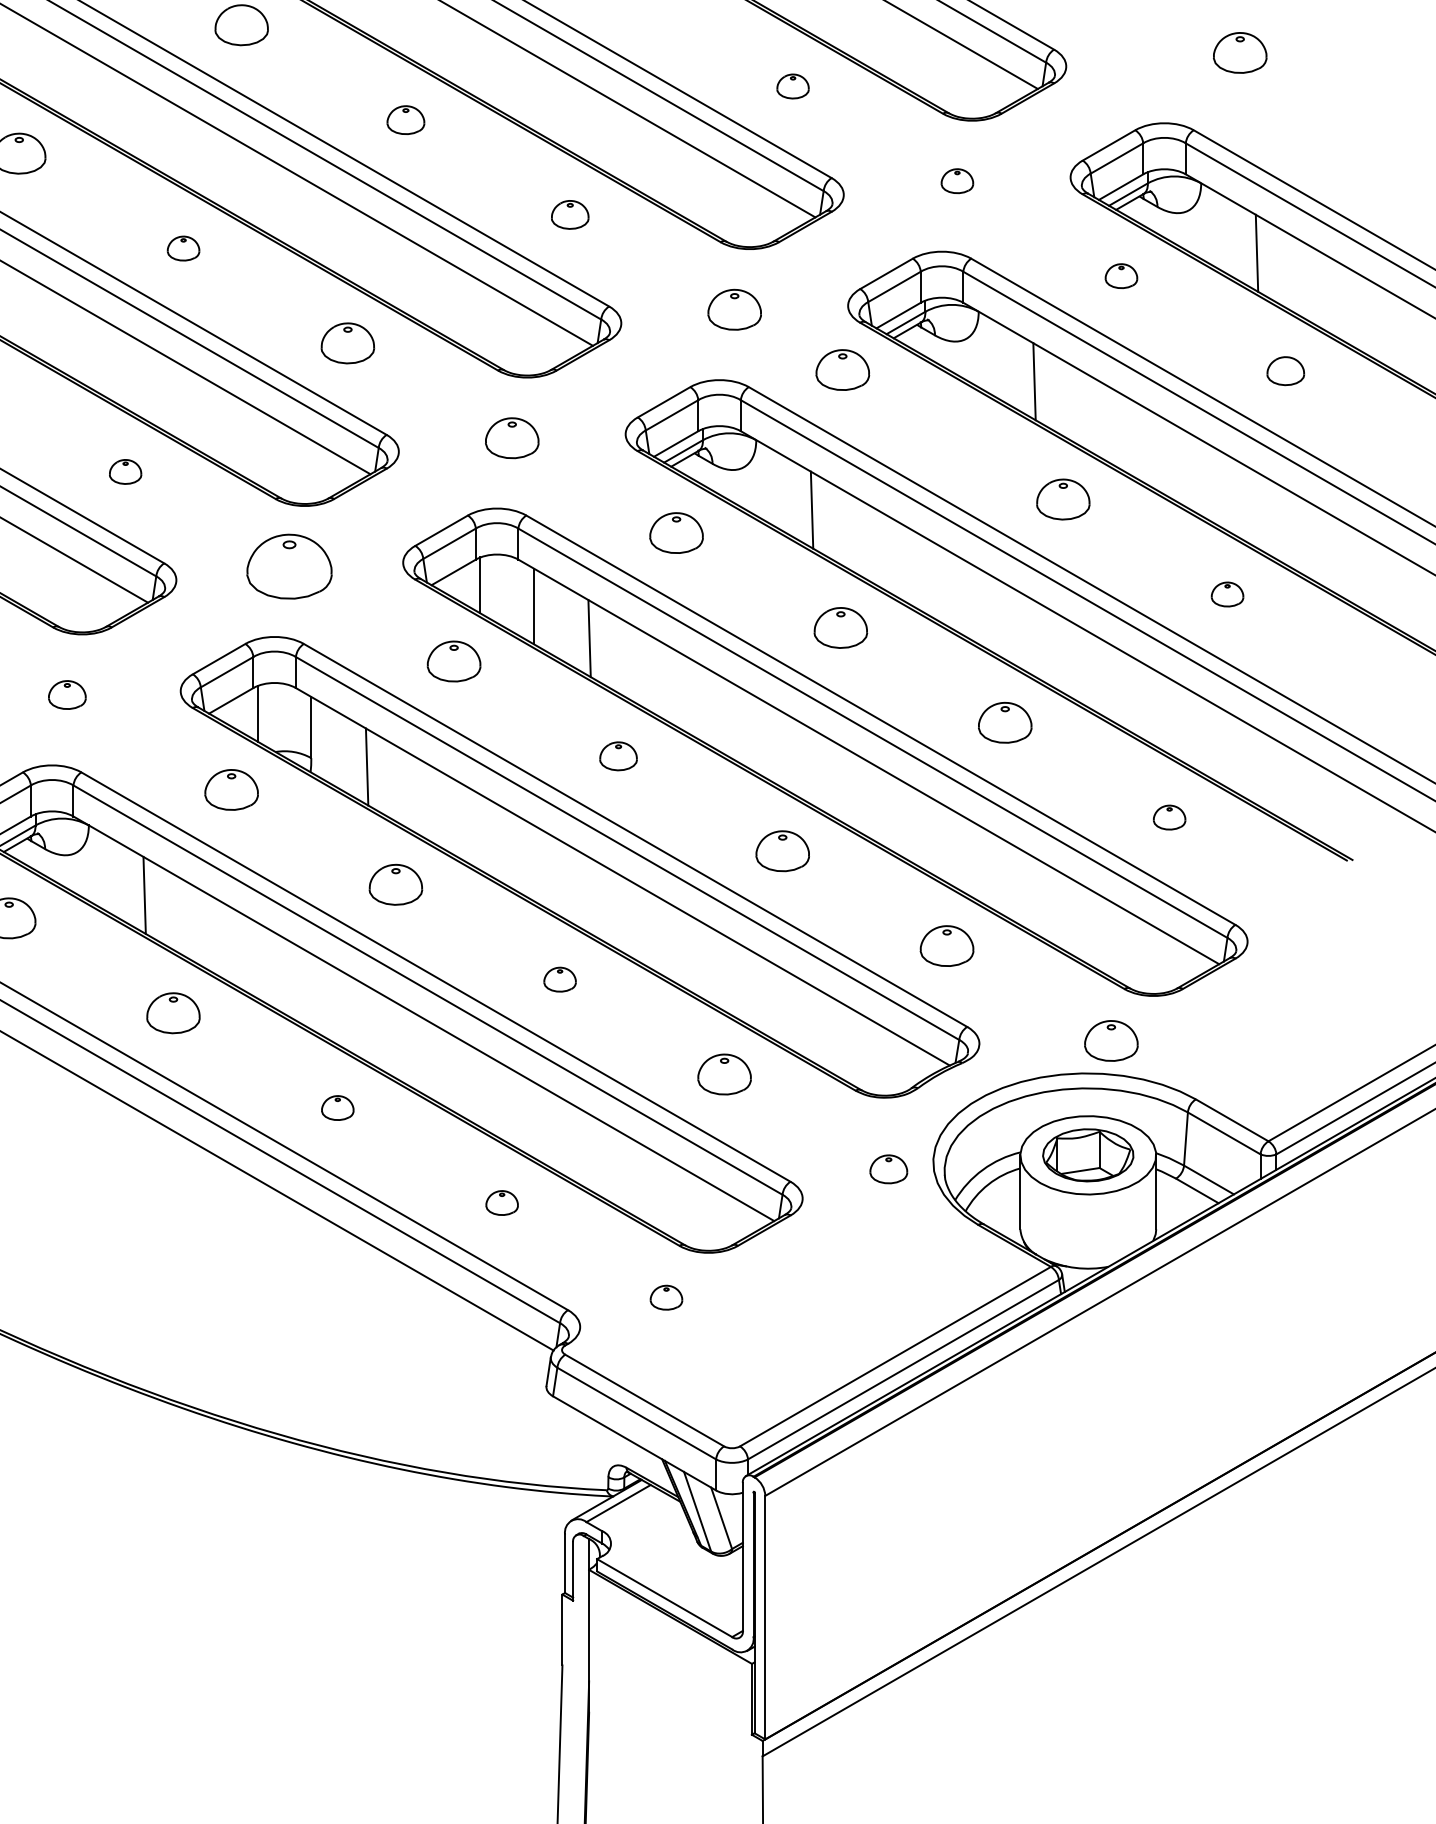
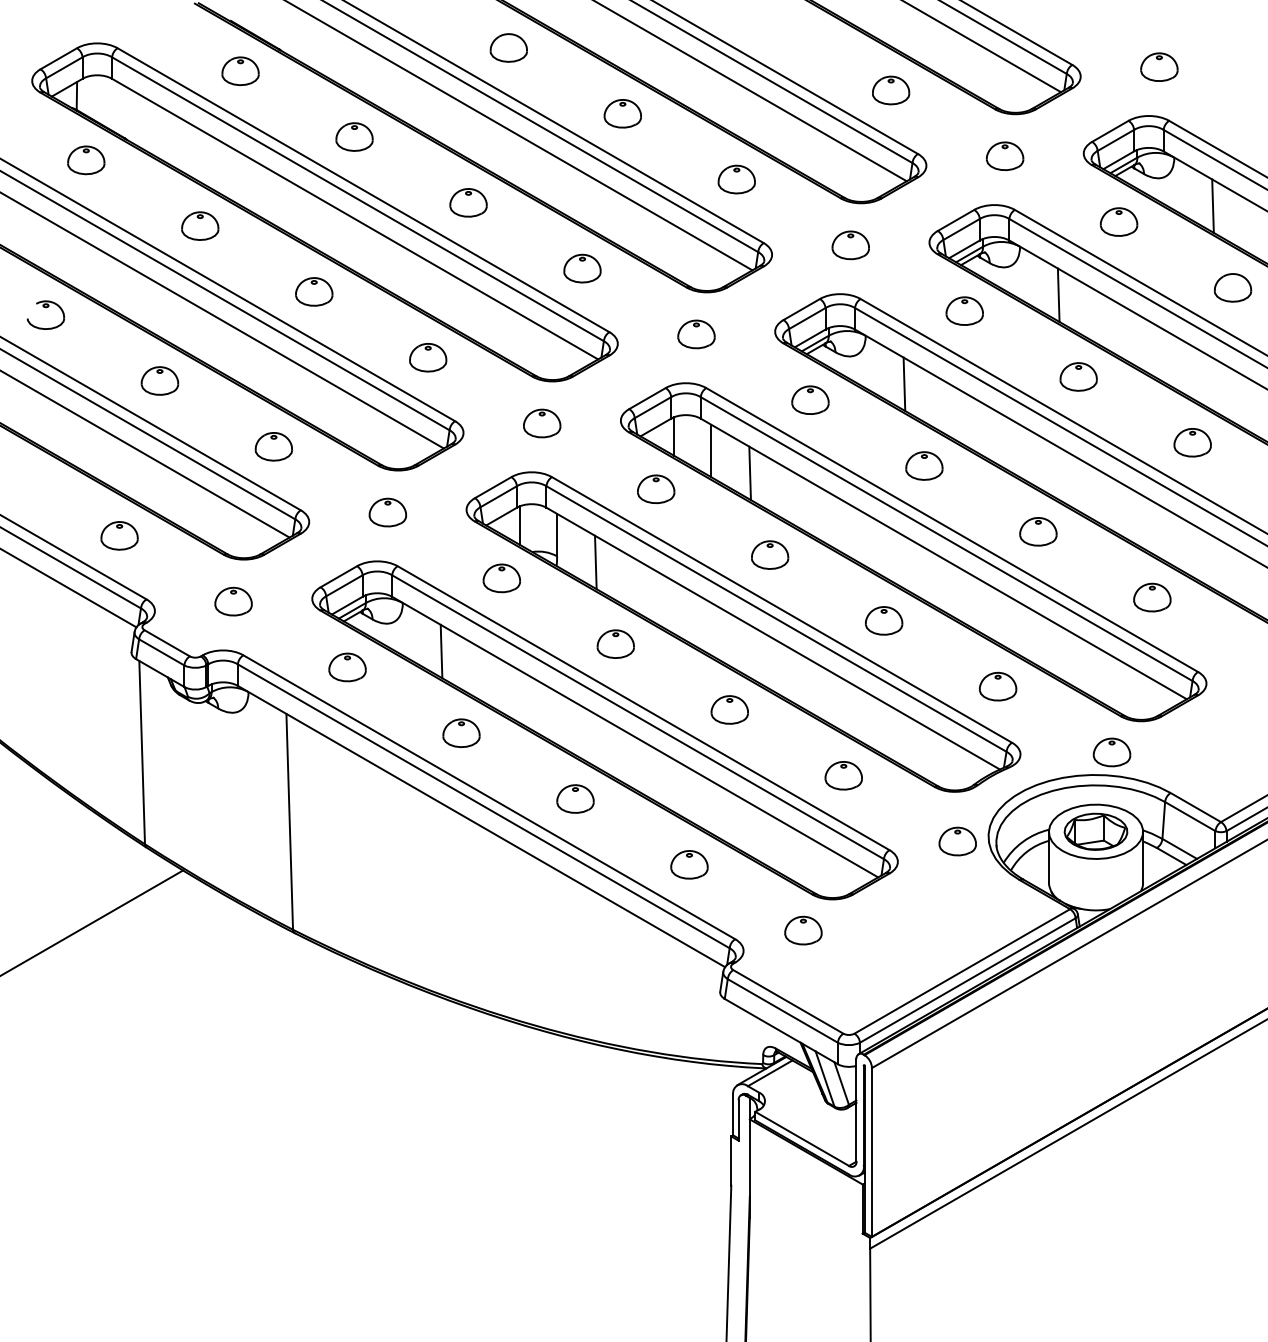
part: (1240, 51) -> (1159, 66), moved
part: (793, 86) -> (891, 90), size x1.67
part: (405, 119) -> (622, 113), size x1.43
part: (957, 180) -> (1005, 155), size x1.67
part: (569, 214) -> (736, 179), size x1.43
part: (183, 247) -> (468, 202), size x1.67
part: (1120, 275) -> (1118, 221), size x1.67
part: (842, 369) -> (964, 310), moved
part: (1285, 370) -> (1232, 287), size x1.43
part: (125, 471) -> (428, 357), size x1.67
part: (290, 566) -> (542, 423), size x0.62
part: (1227, 594) -> (1192, 442), size x1.67
part: (66, 694) -> (387, 512), size x1.43
part: (618, 755) -> (770, 554), size x1.43
part: (1169, 817) -> (1152, 597), size x1.67
part: (559, 978) -> (729, 709), size x1.67
part: (337, 1107) -> (575, 798), size x1.67
part: (888, 1169) -> (957, 841), size x1.43
part: (502, 1202) -> (689, 864), size x1.67
part: (666, 1297) -> (803, 930), size x1.67

